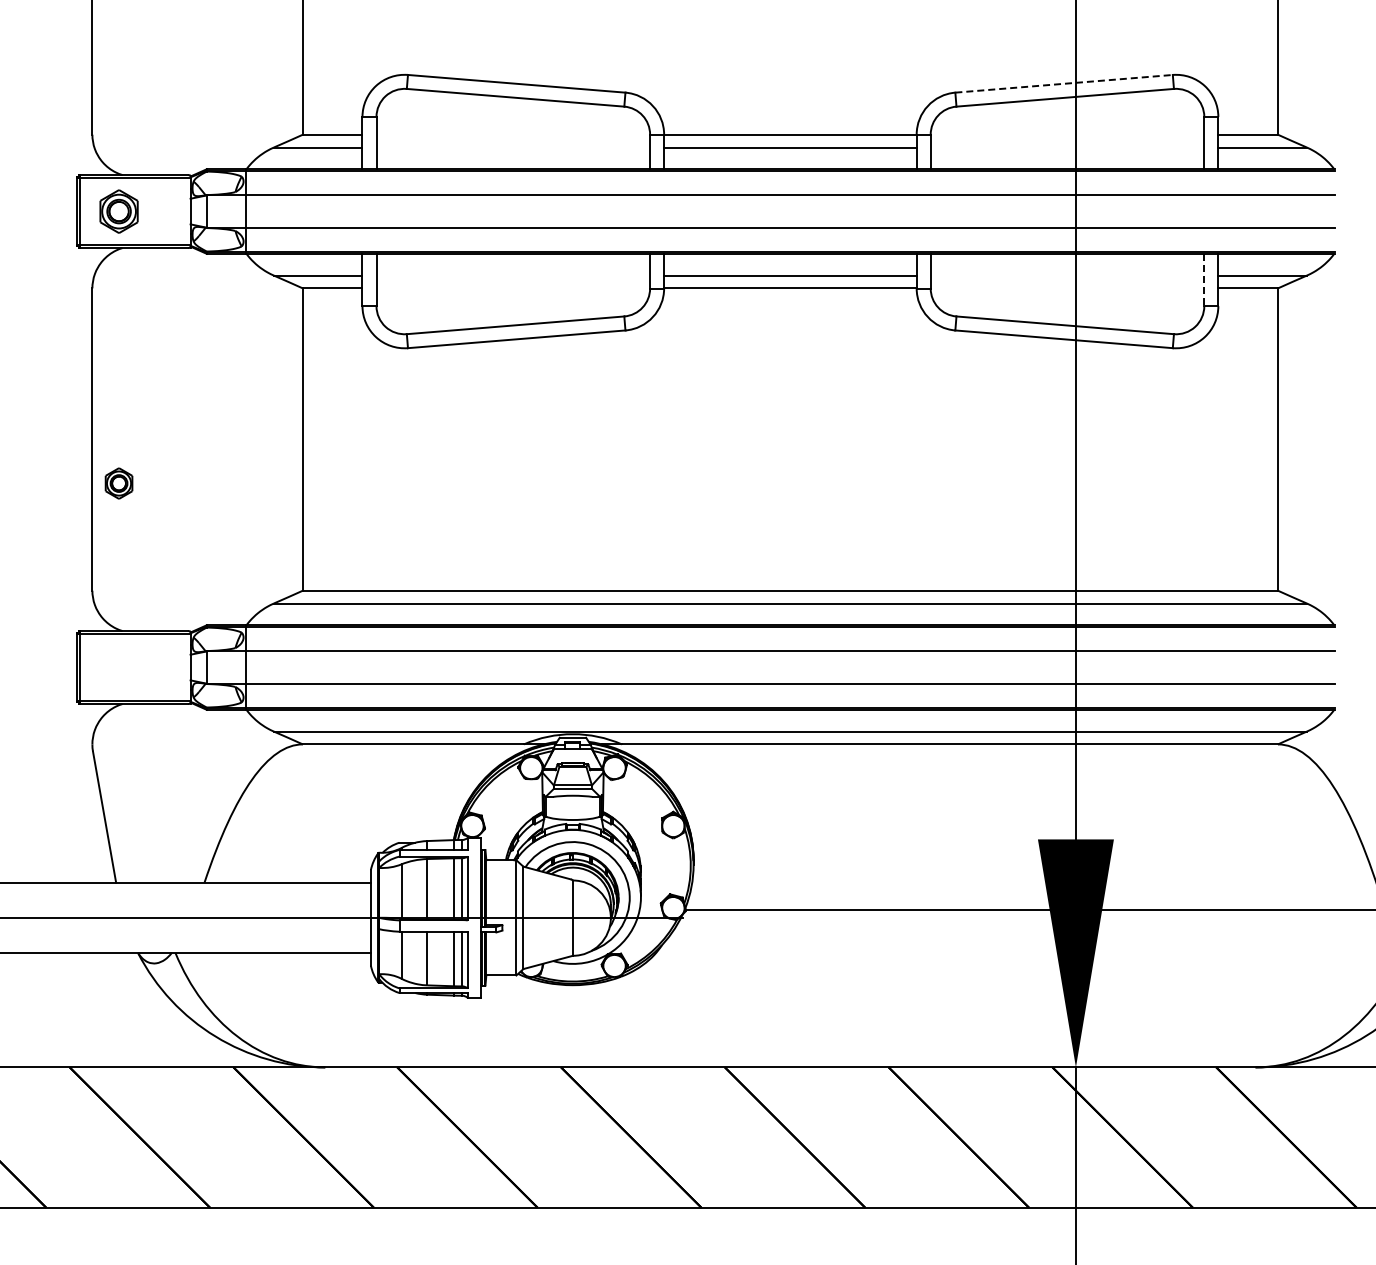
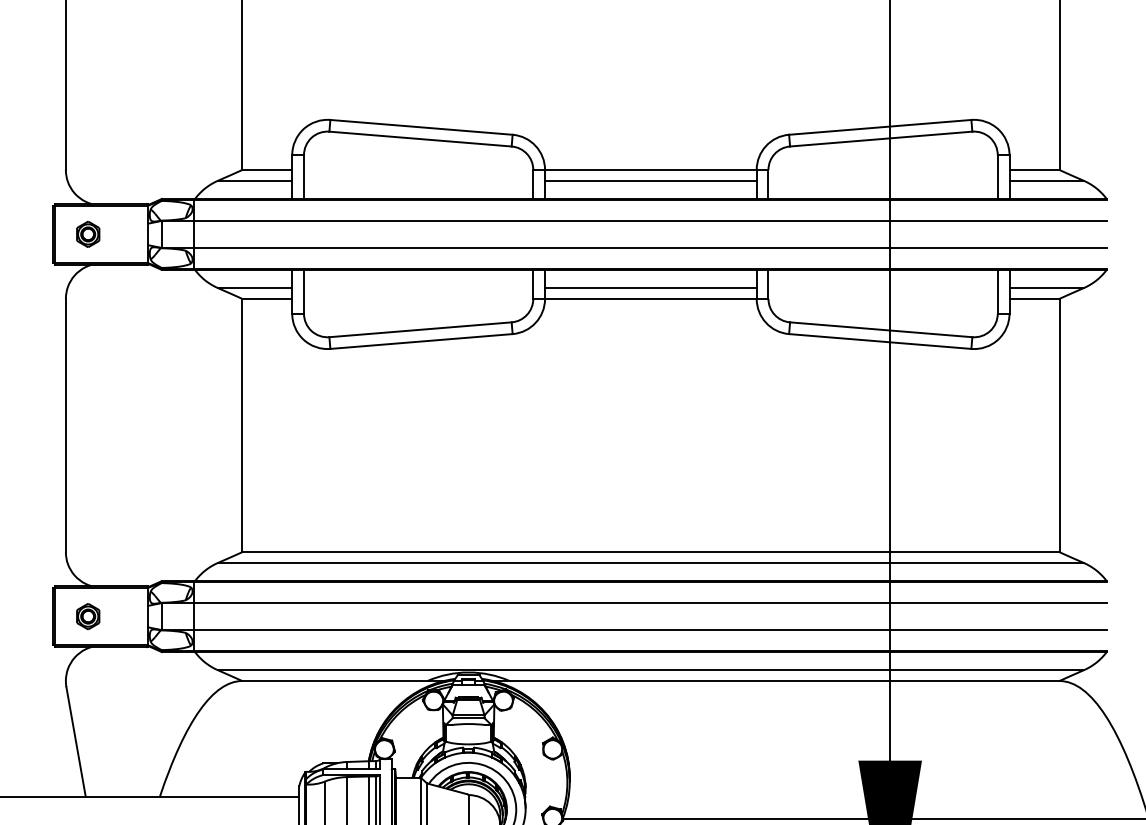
line: (1064, 83) -> (880, 127), dashed -> solid
part: (118, 211) -> (87, 234), size x0.71
line: (1204, 280) -> (997, 292), dashed -> solid
part: (118, 483) -> (87, 616), moved

